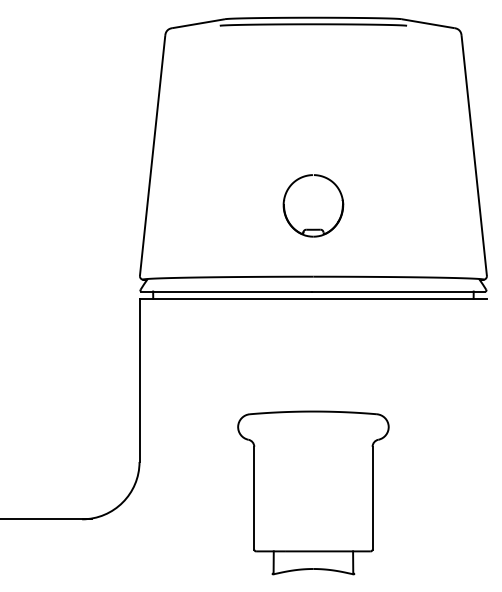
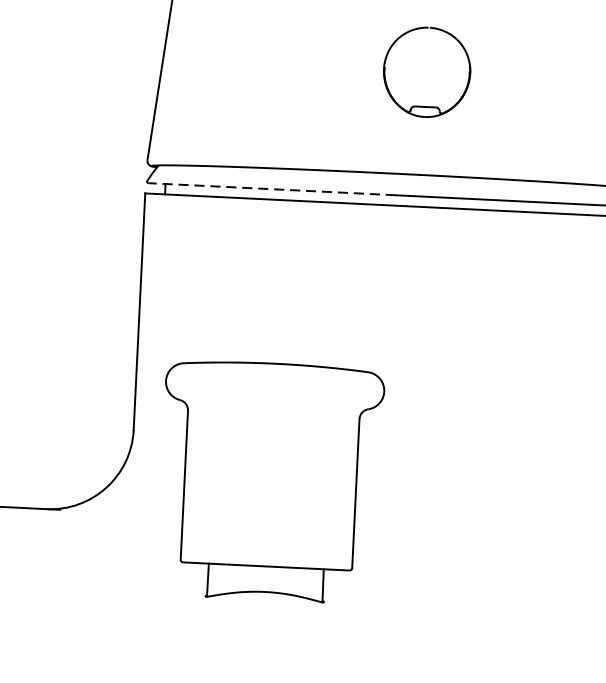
part: (313, 228) -> (425, 105), moved
line: (226, 291) -> (271, 189), solid -> dashed
part: (313, 492) -> (270, 481), moved

